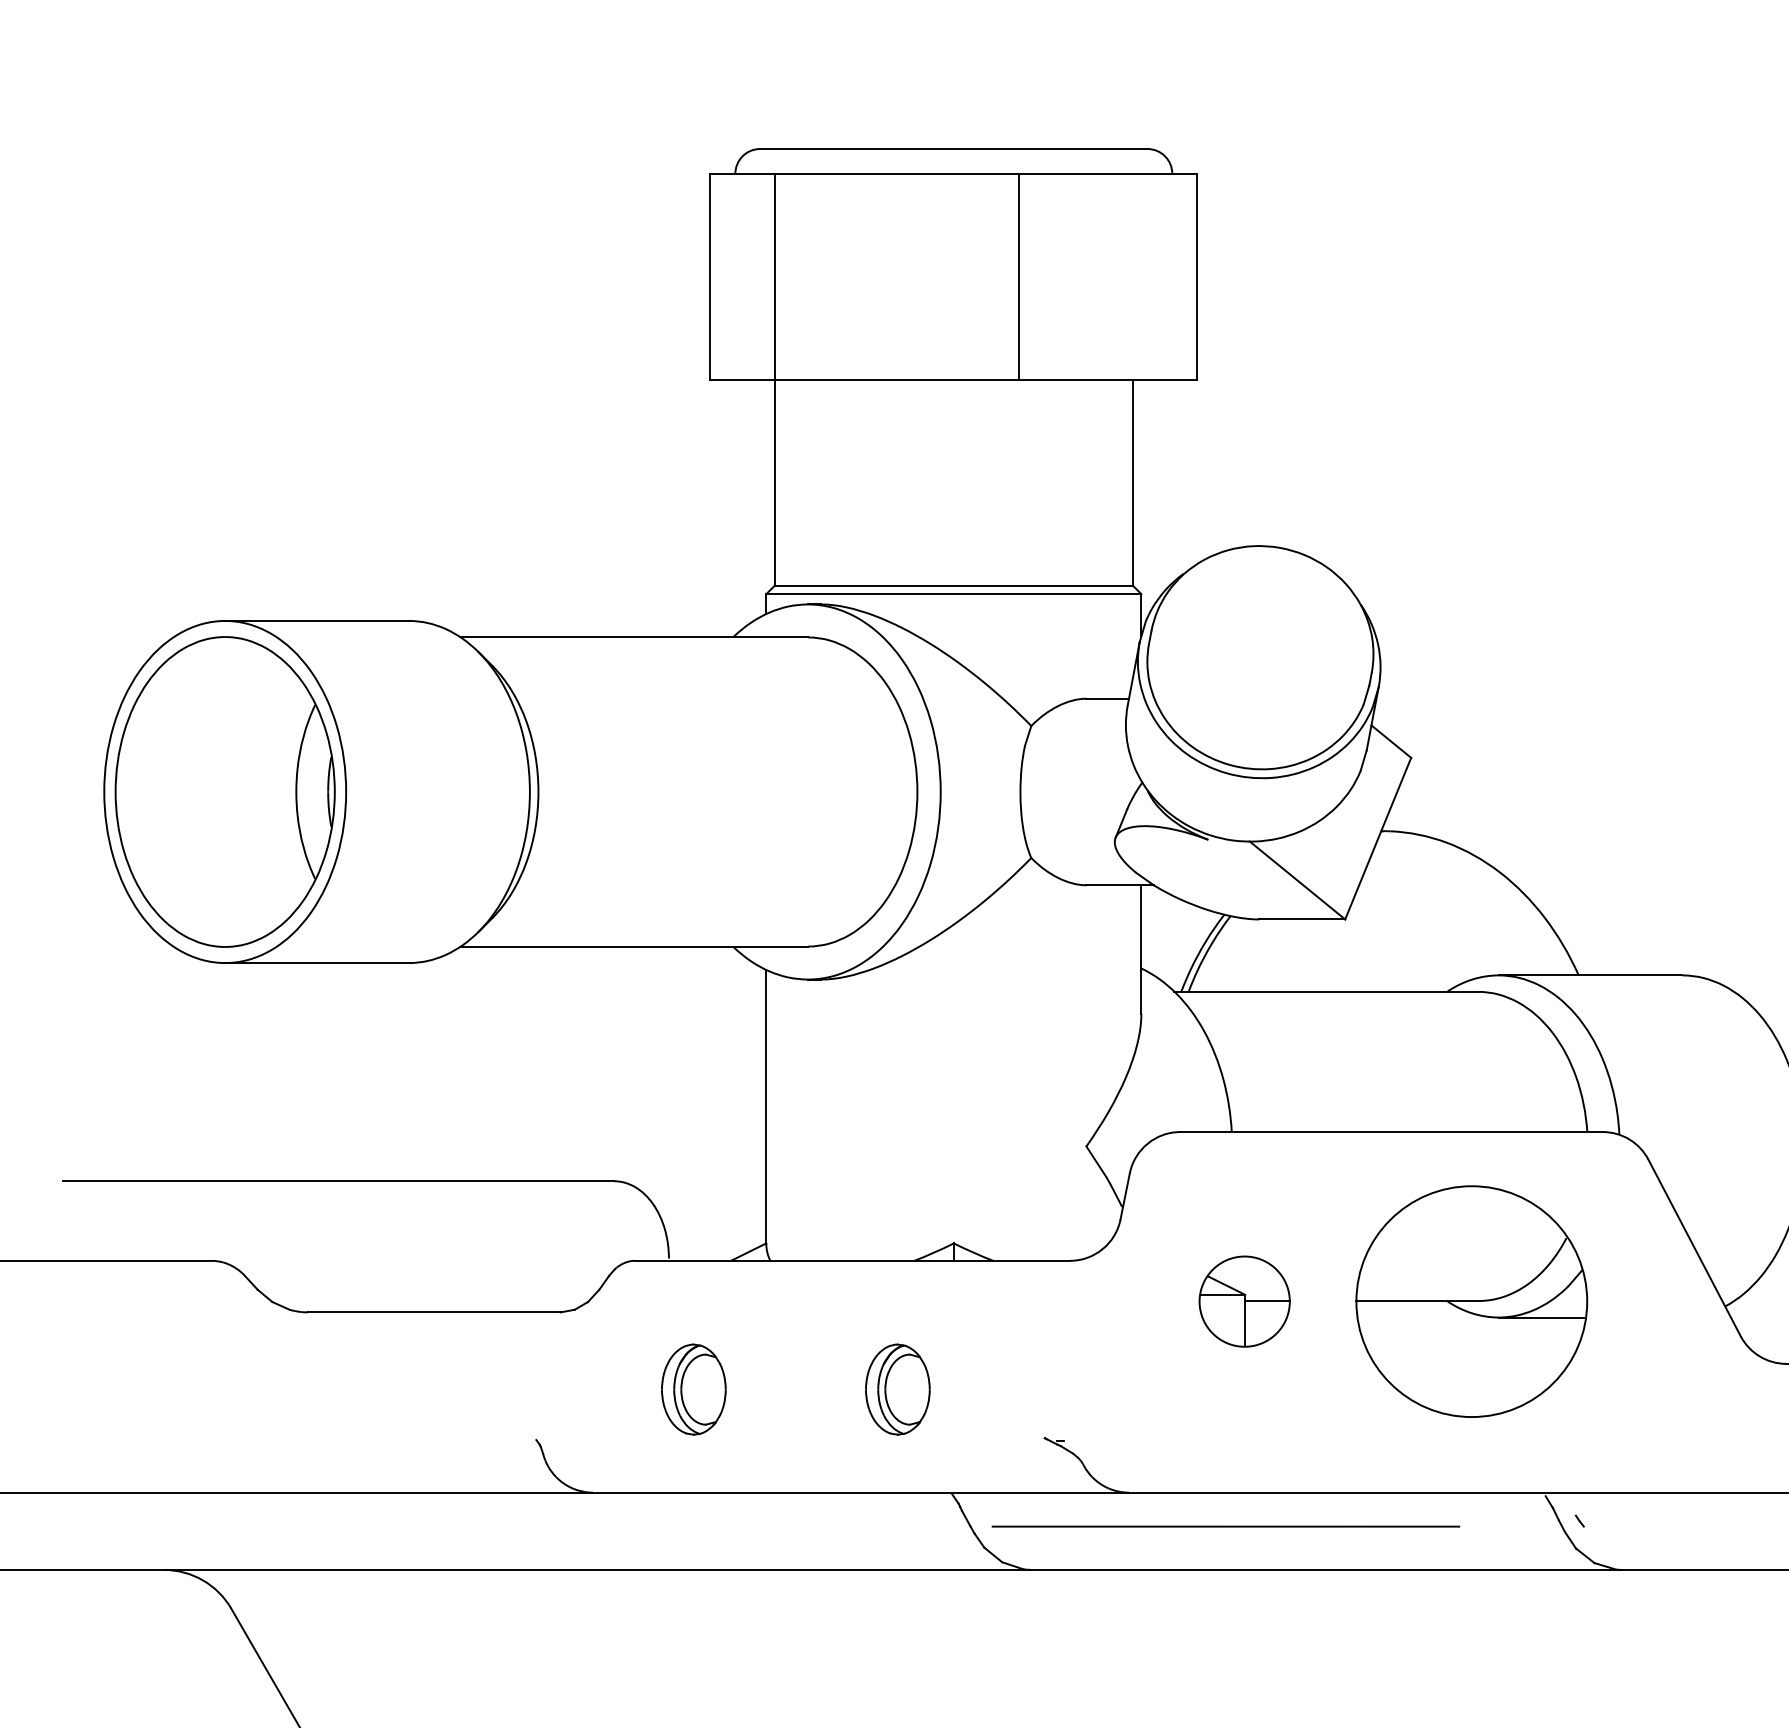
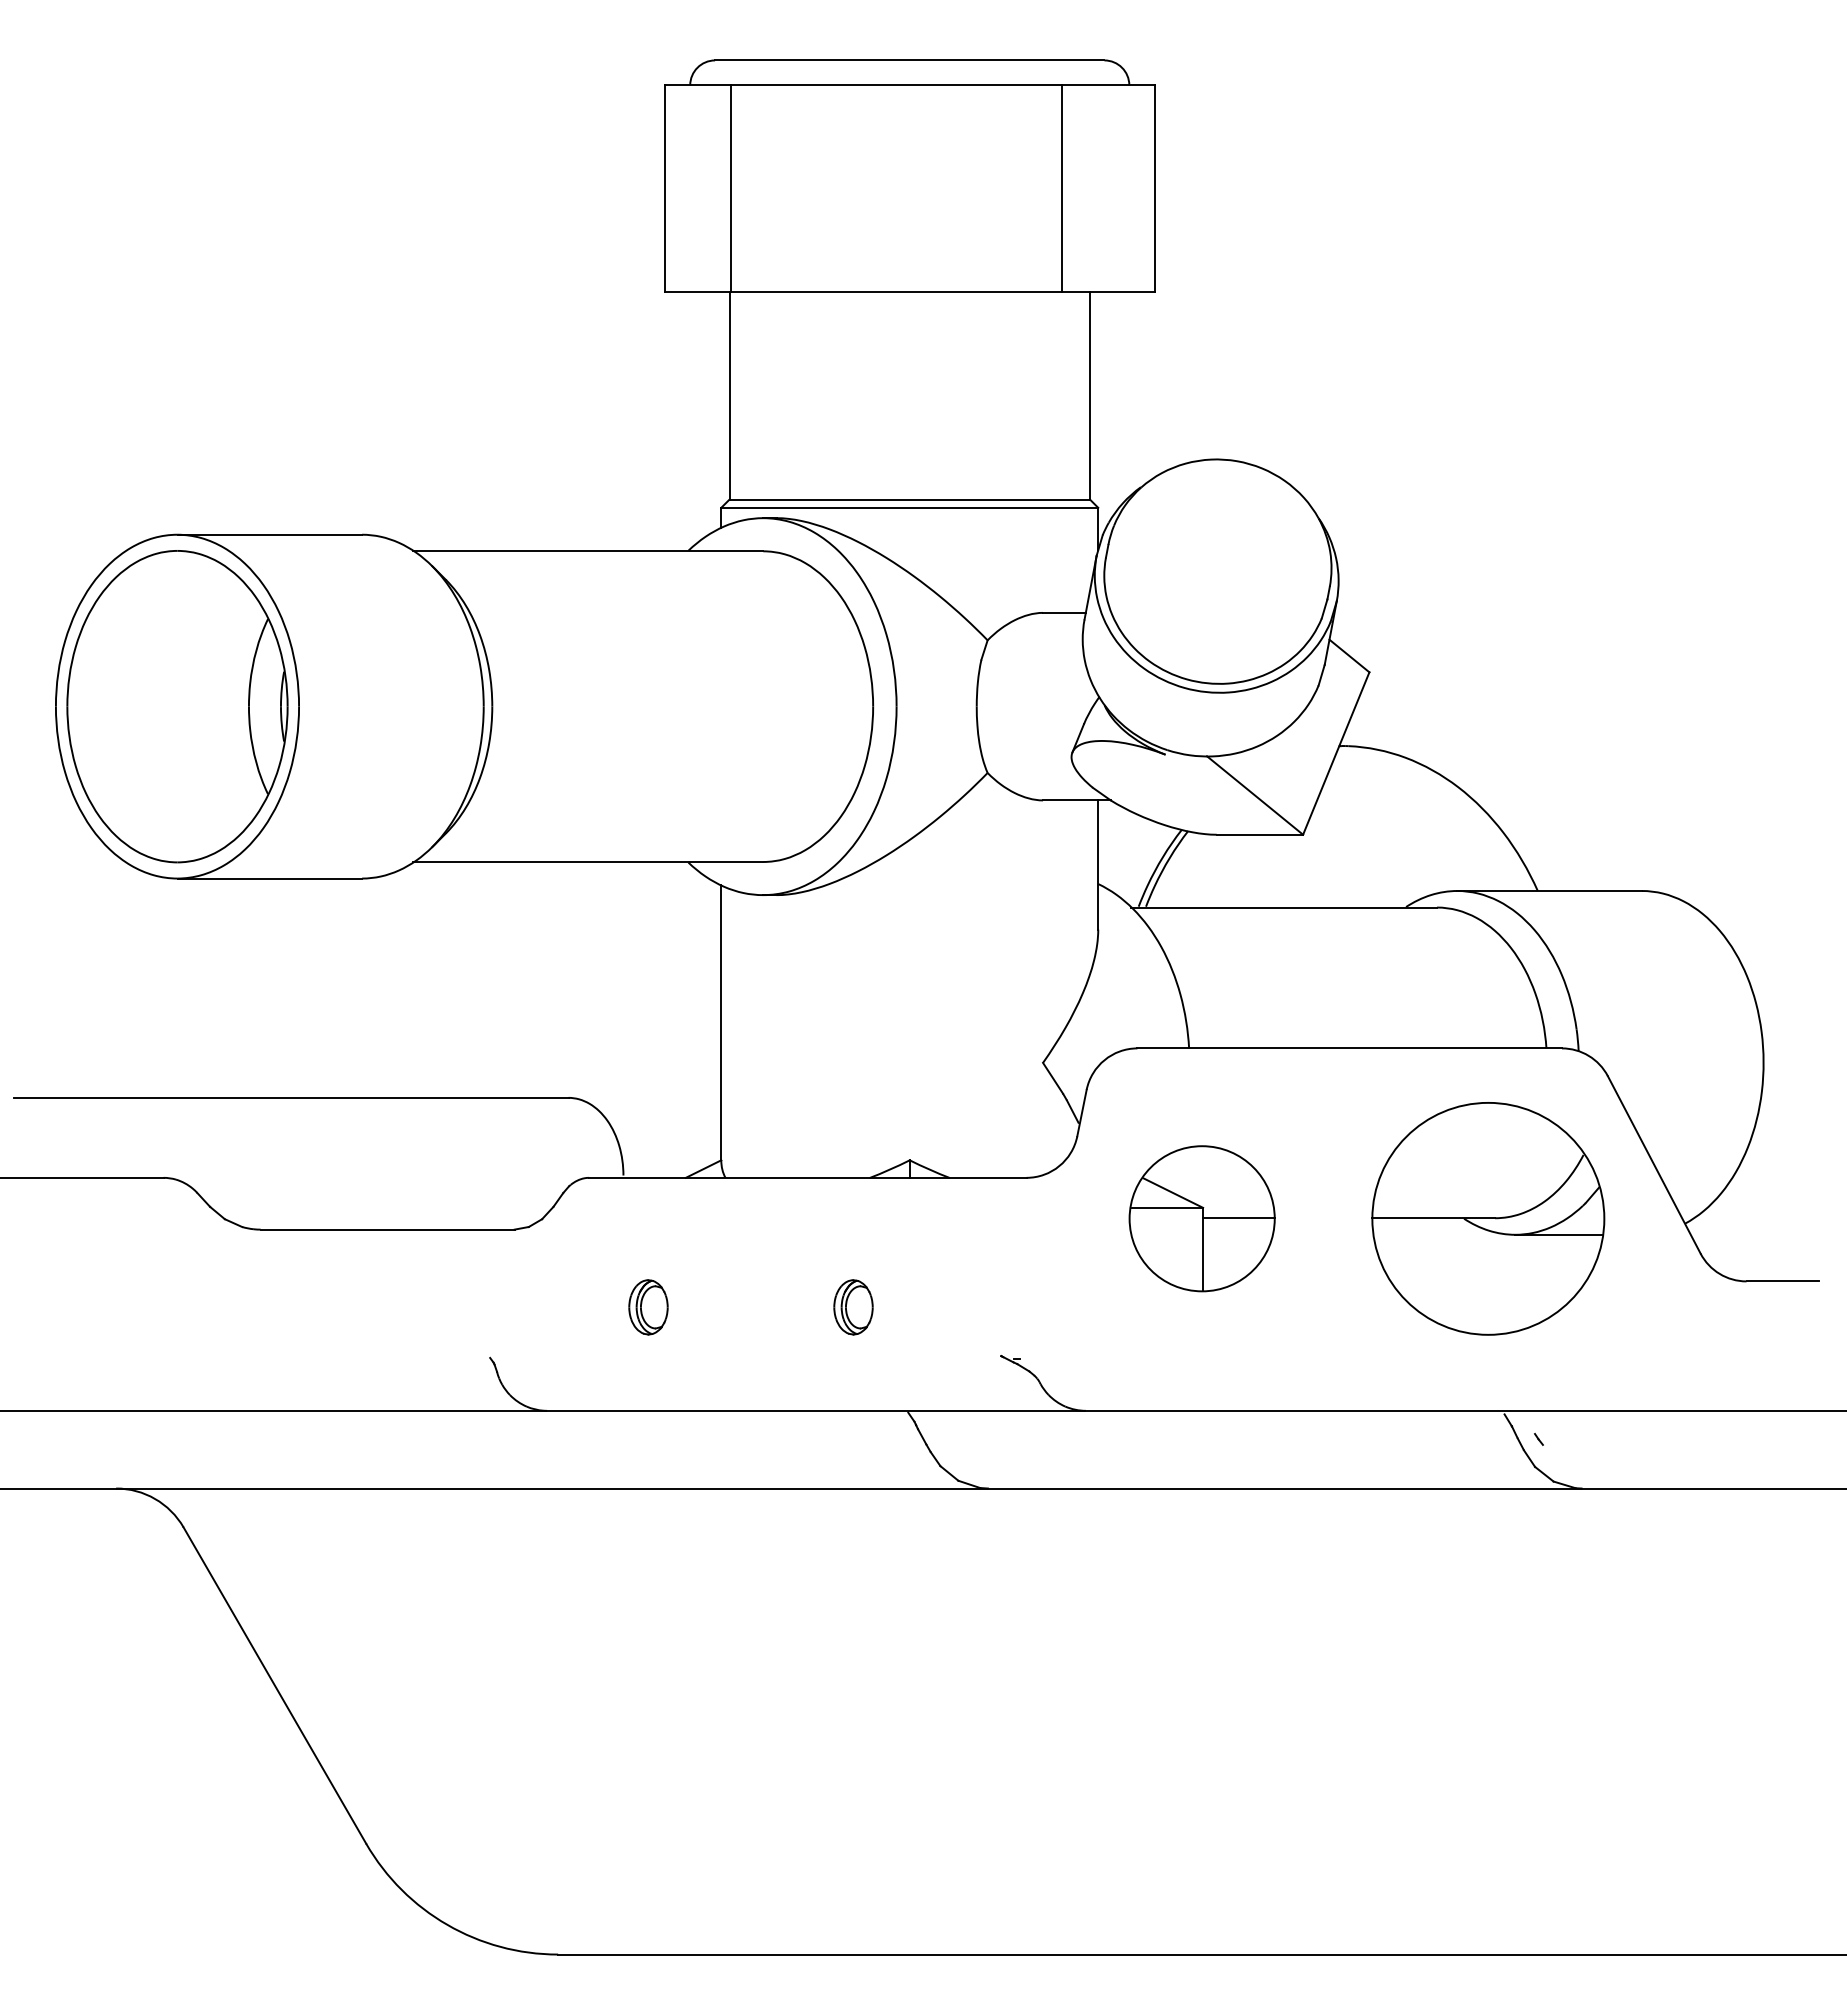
line: (1019, 276) -> (1062, 188), moved
part: (1244, 1301) -> (1201, 1218), size x1.6
part: (1471, 1301) -> (1488, 1218), moved
part: (693, 1389) -> (648, 1307), size x0.6
part: (897, 1389) -> (853, 1307), size x0.6
line: (1225, 1526) -> (1182, 1444), removed

